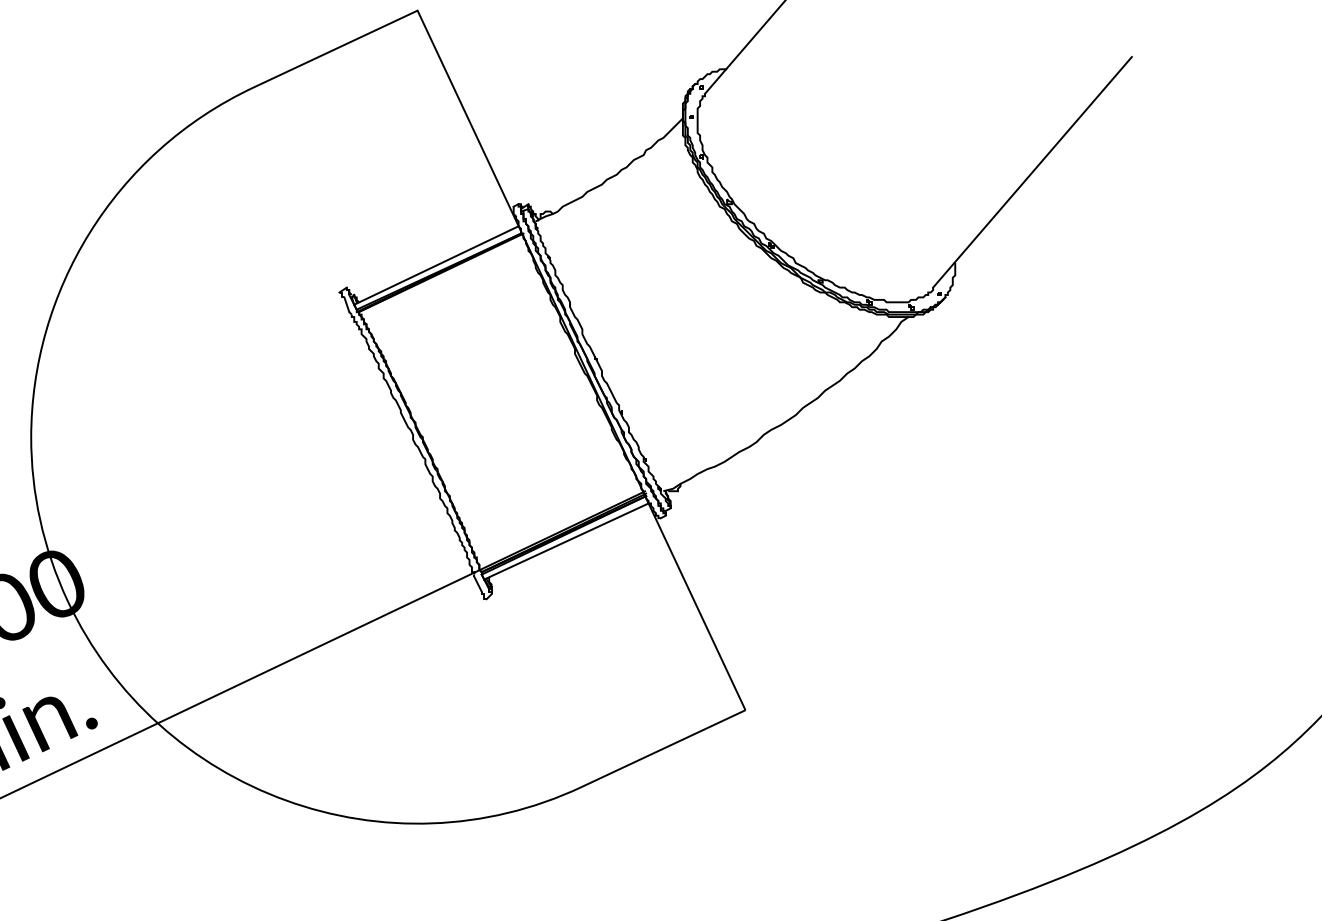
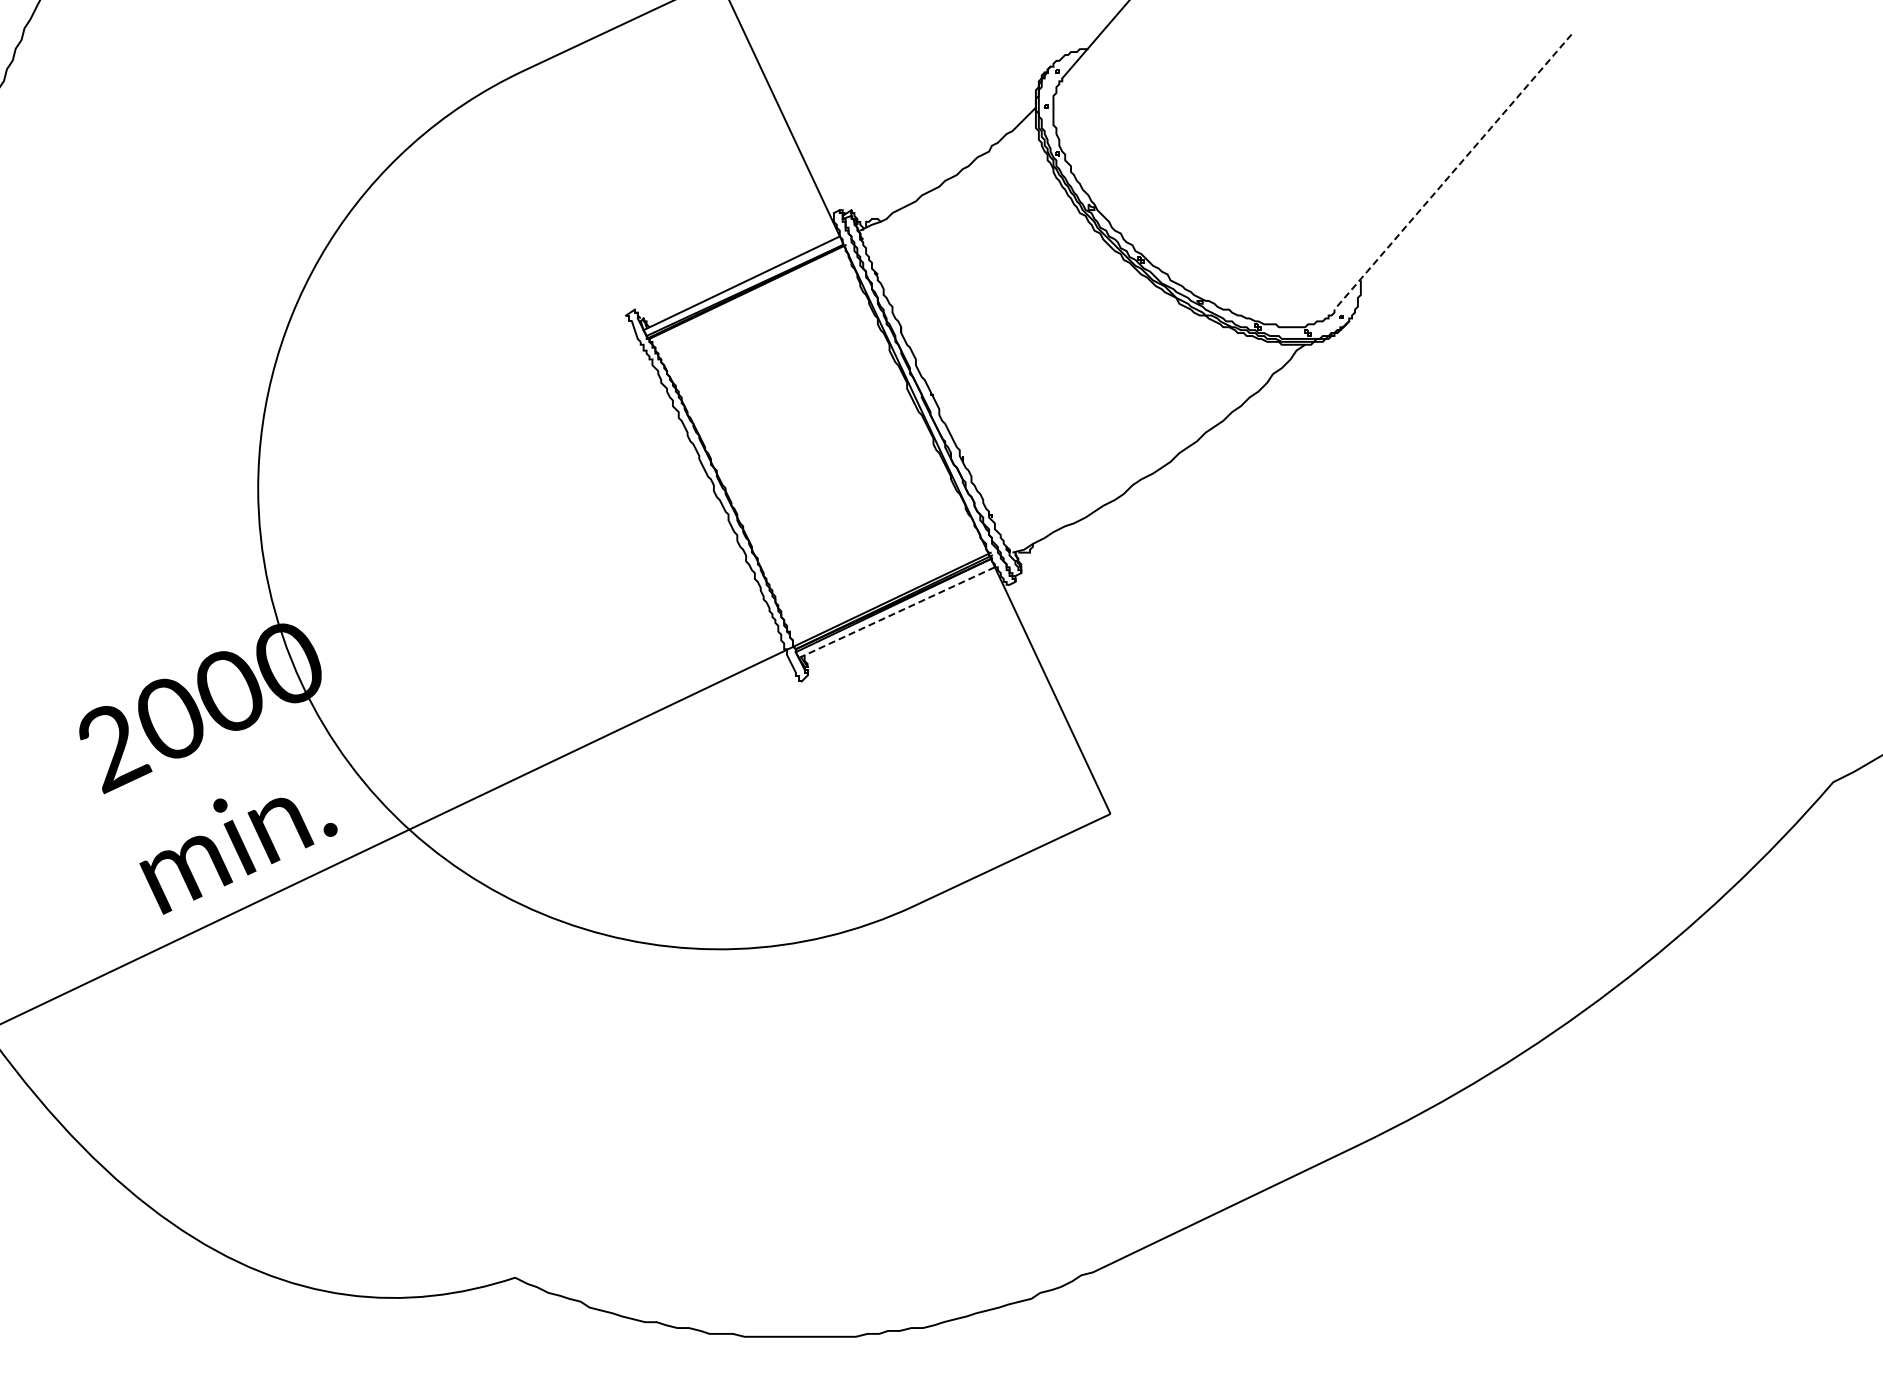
line: (1032, 172) -> (1453, 172), solid -> dashed
line: (566, 541) -> (897, 612), solid -> dashed

